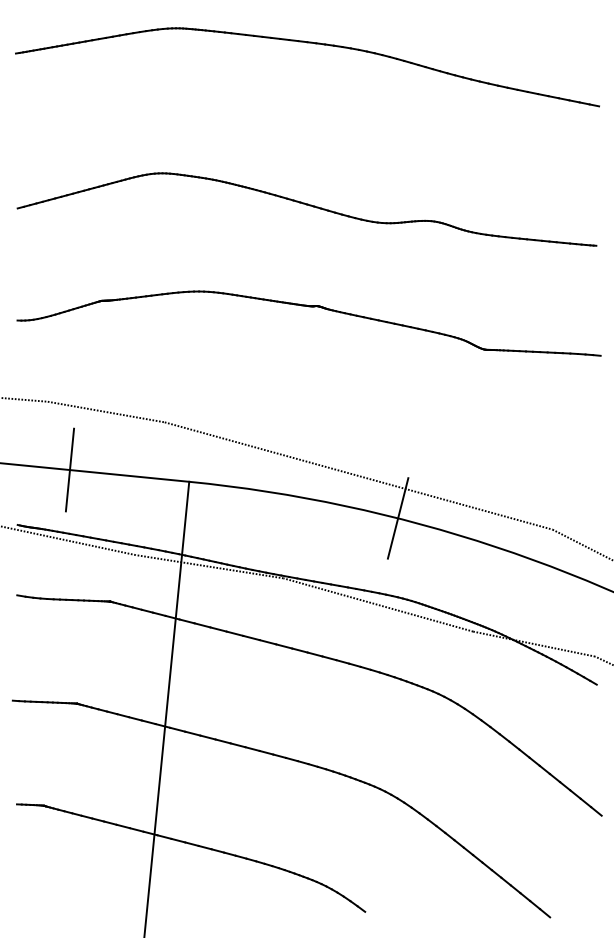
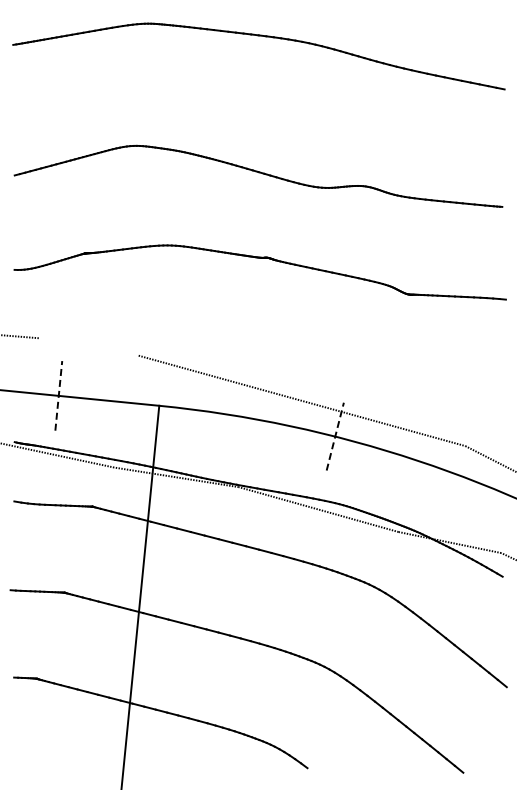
line: (106, 411) -> (89, 346), removed
line: (69, 469) -> (58, 395), solid -> dashed
line: (398, 518) -> (335, 436), solid -> dashed

